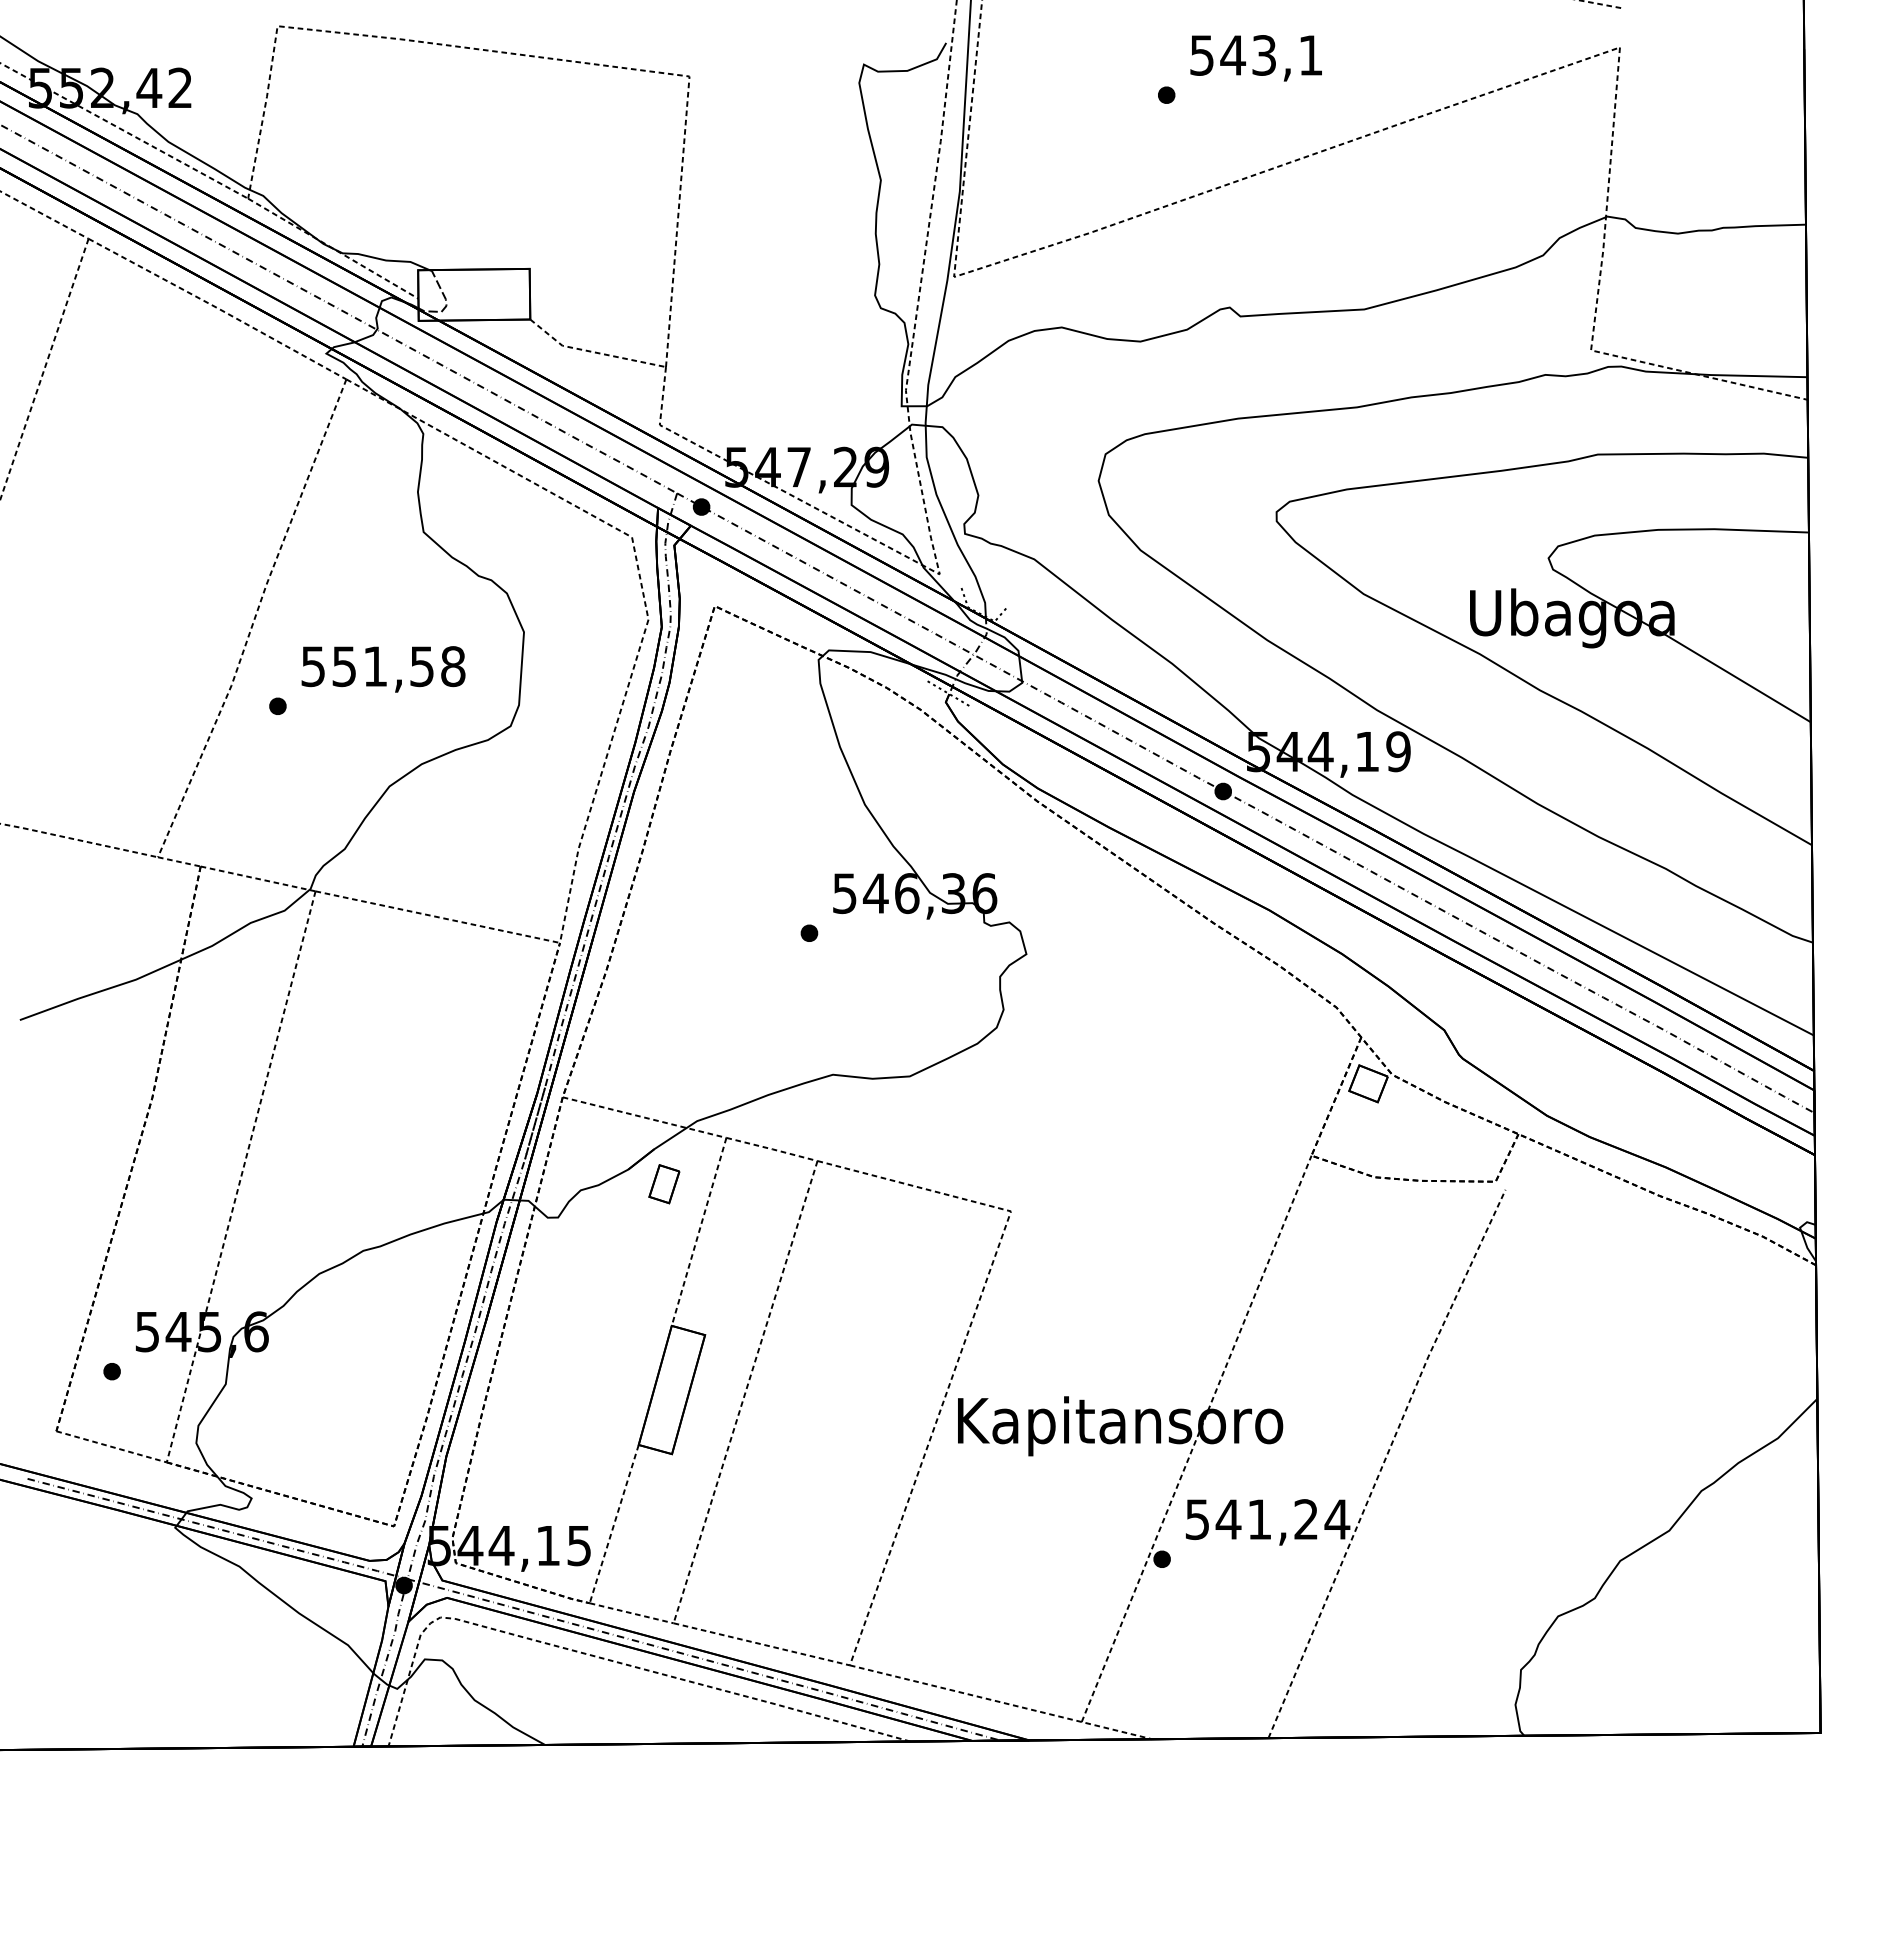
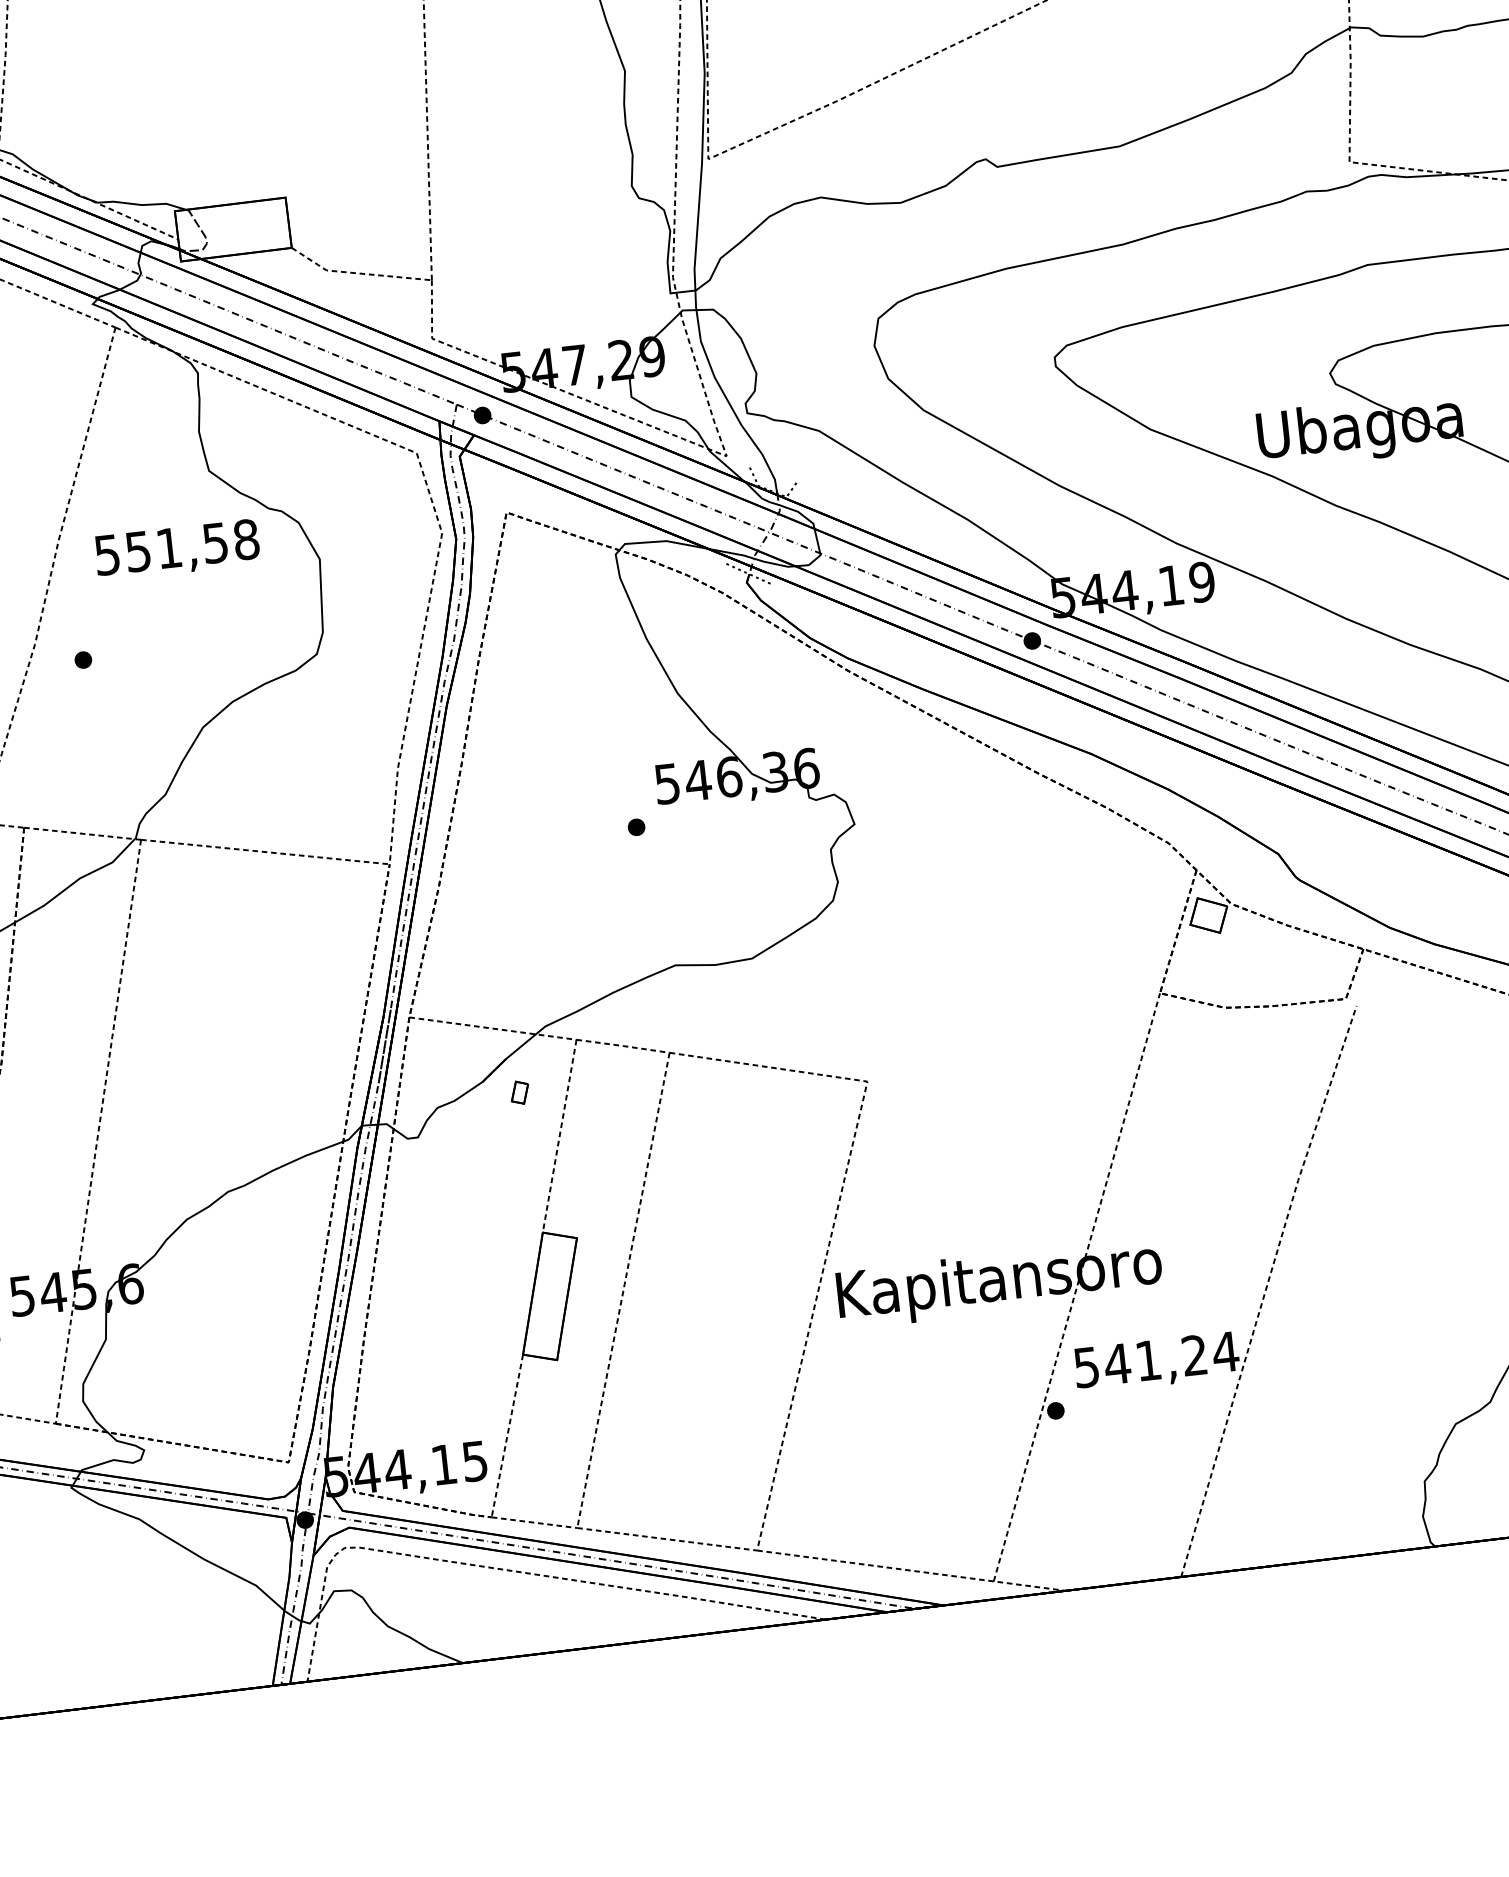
text: (383, 669) -> (177, 550), moved
part: (664, 1184) -> (520, 1092), size x0.6

